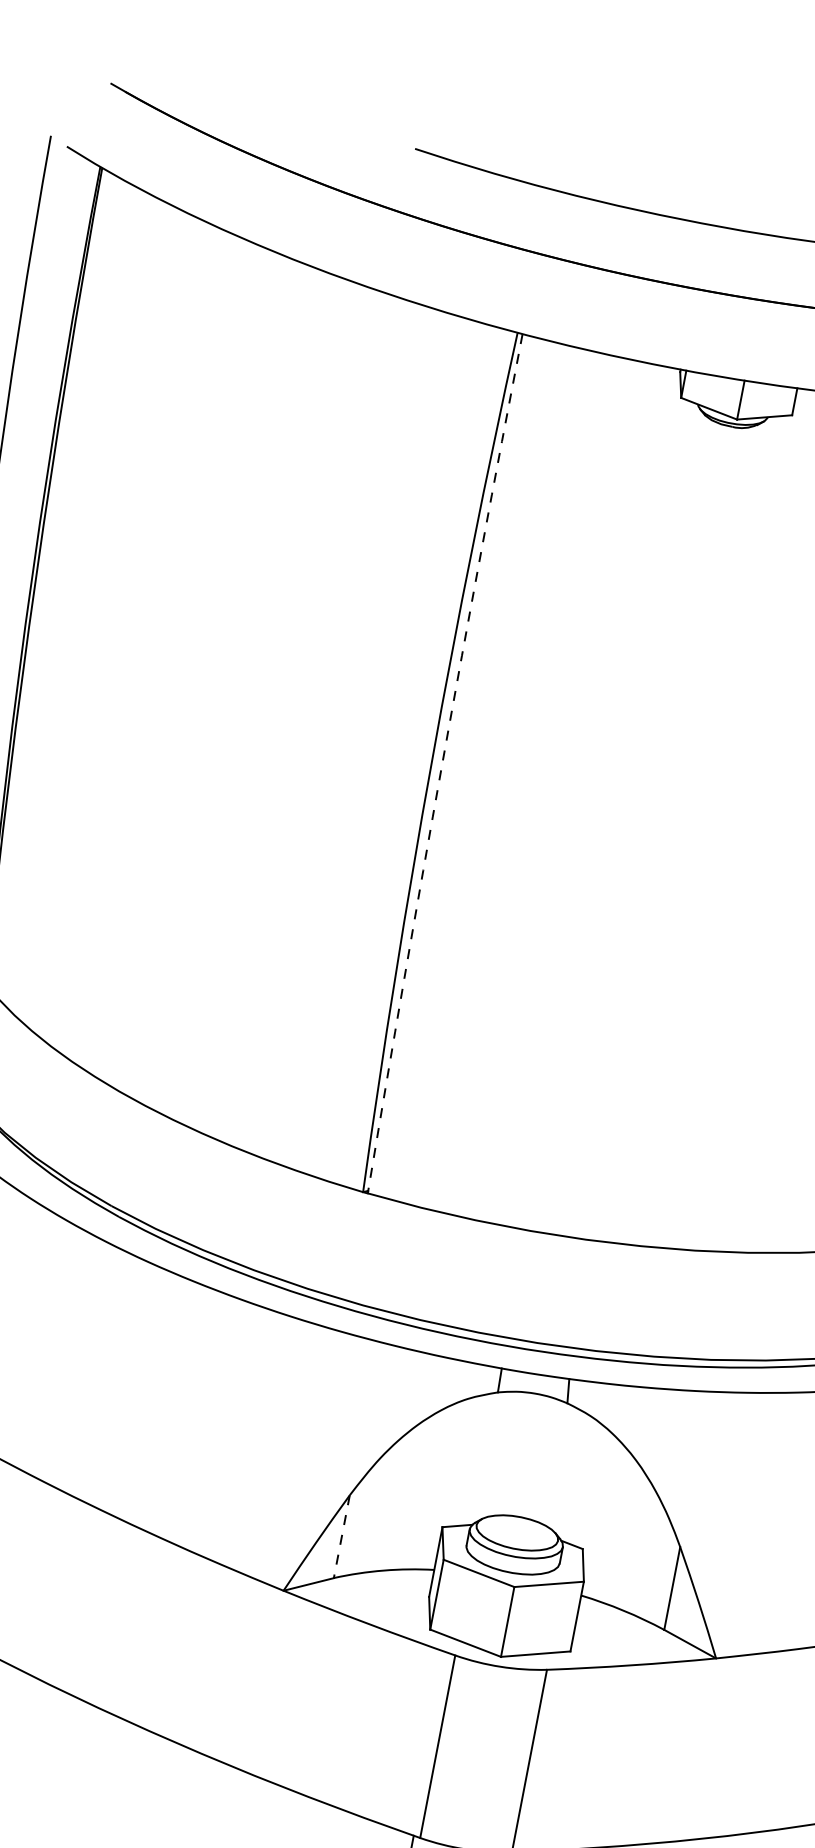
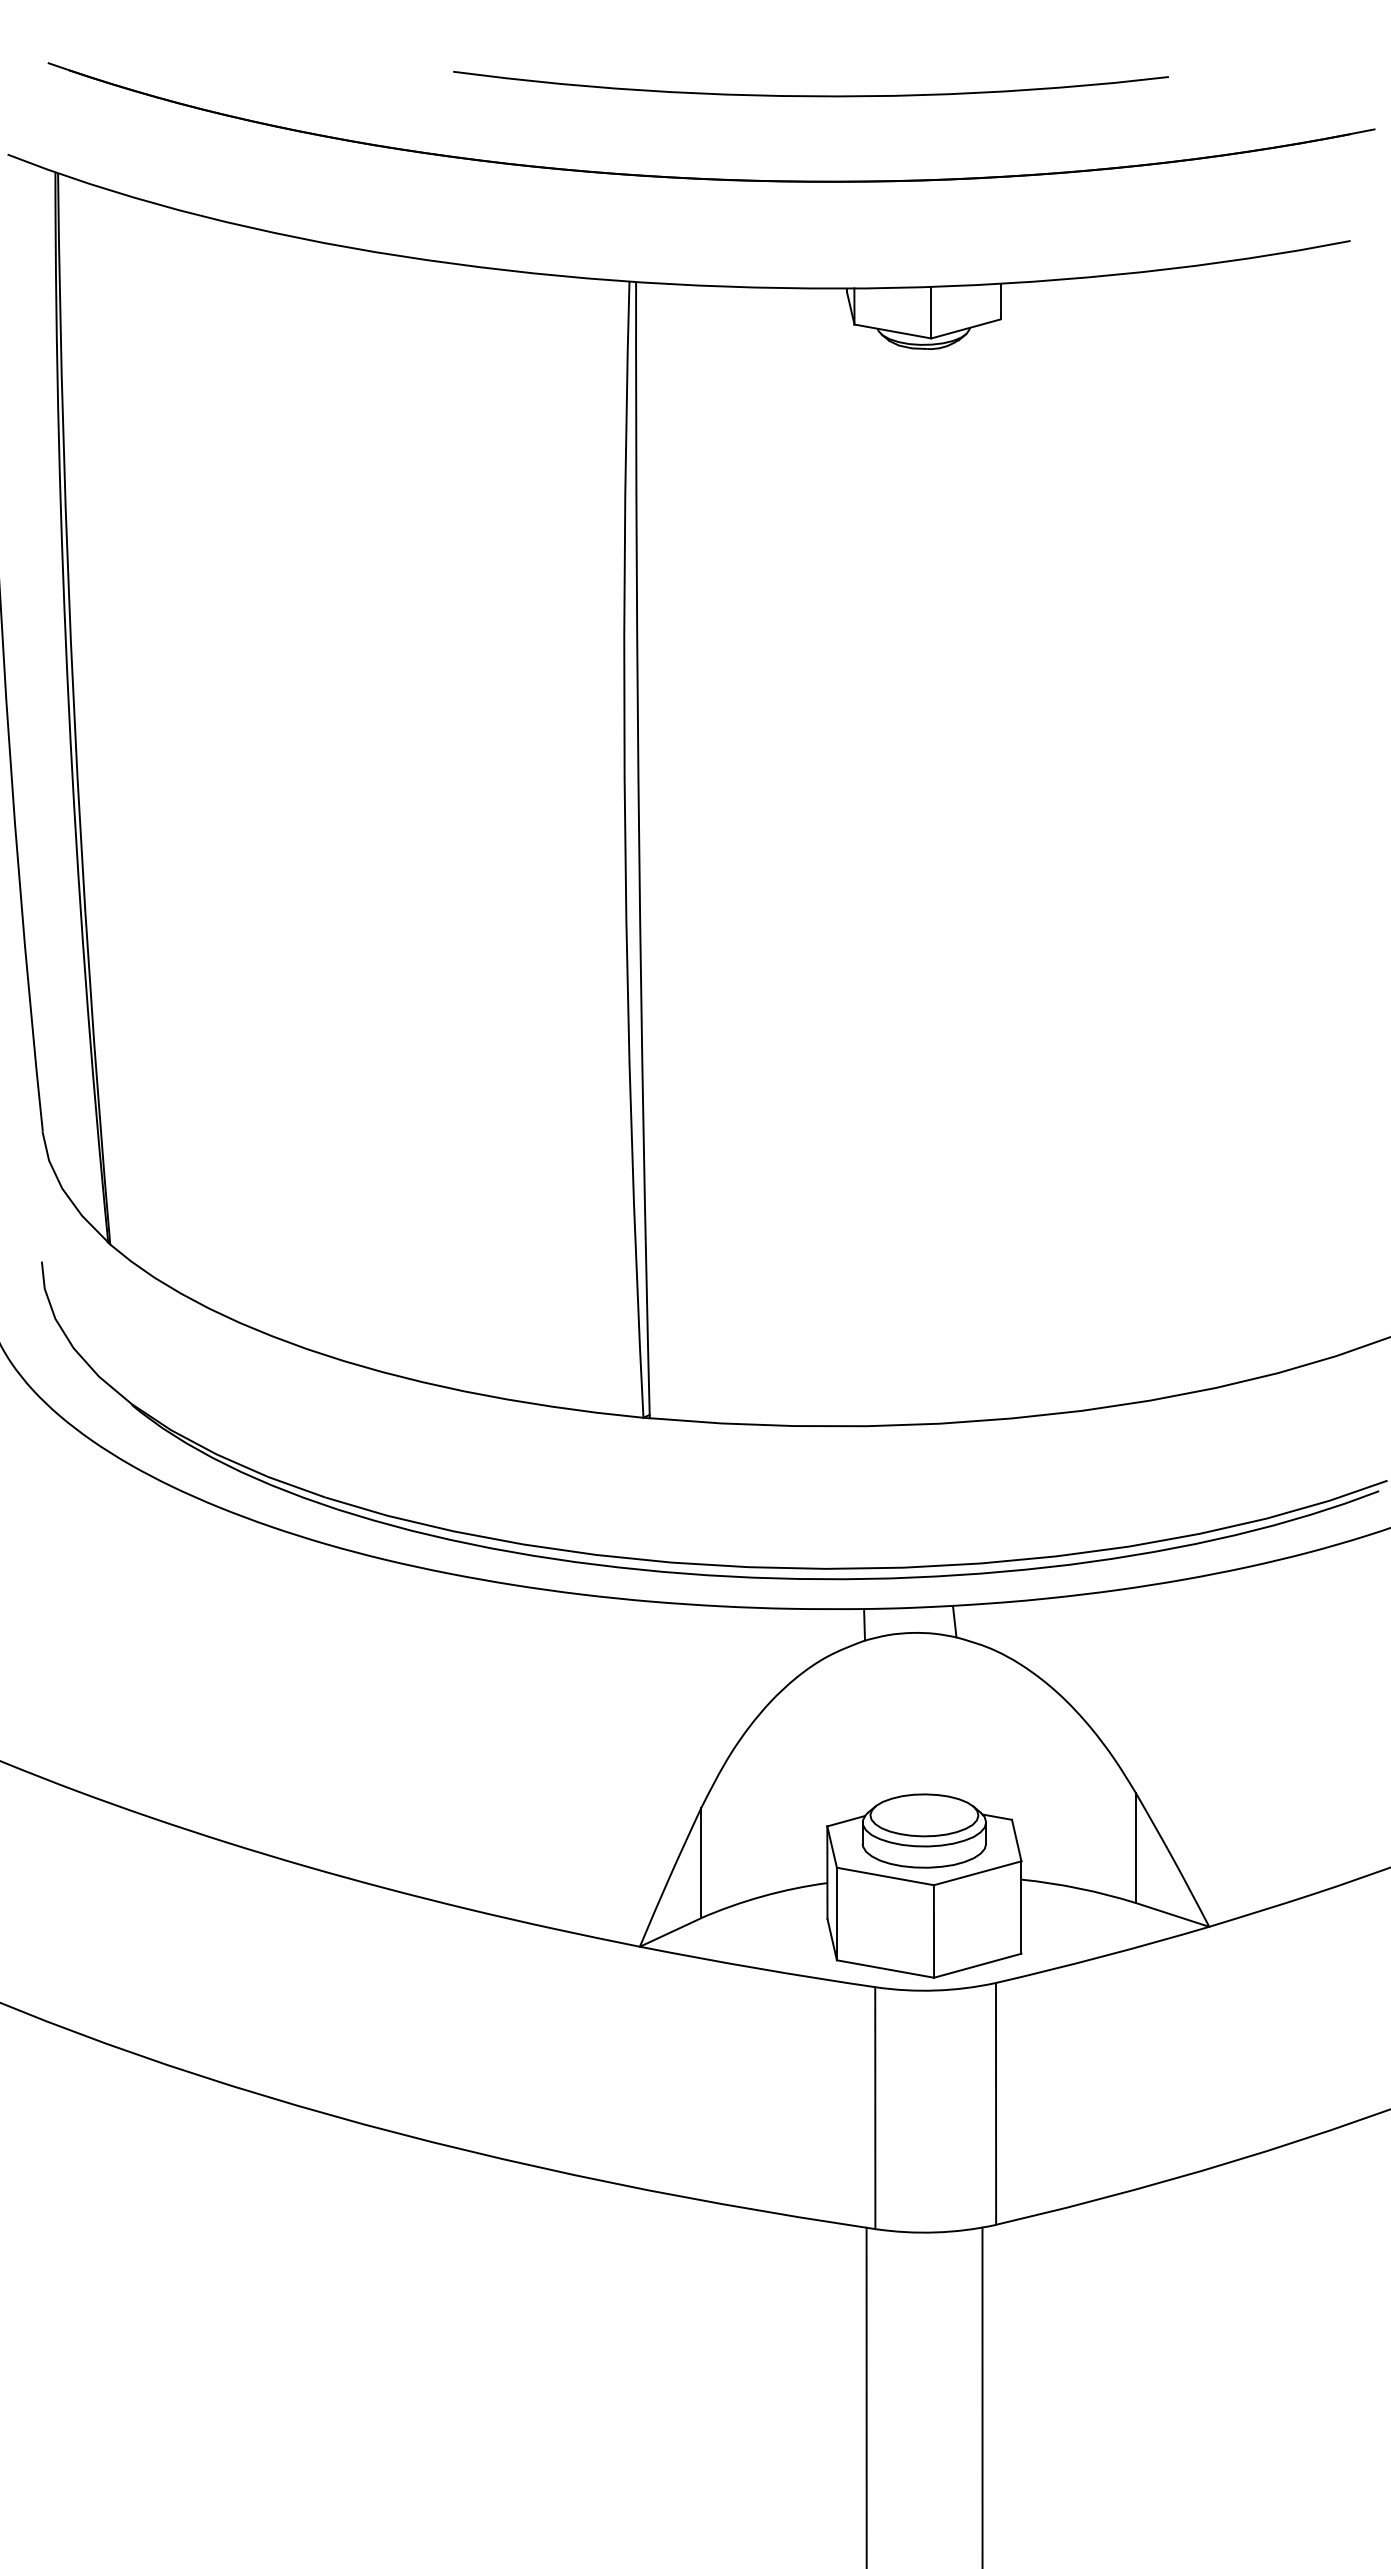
arc: (442, 763) -> (639, 850), dashed -> solid
line: (342, 1536) -> (701, 1863), dashed -> solid

